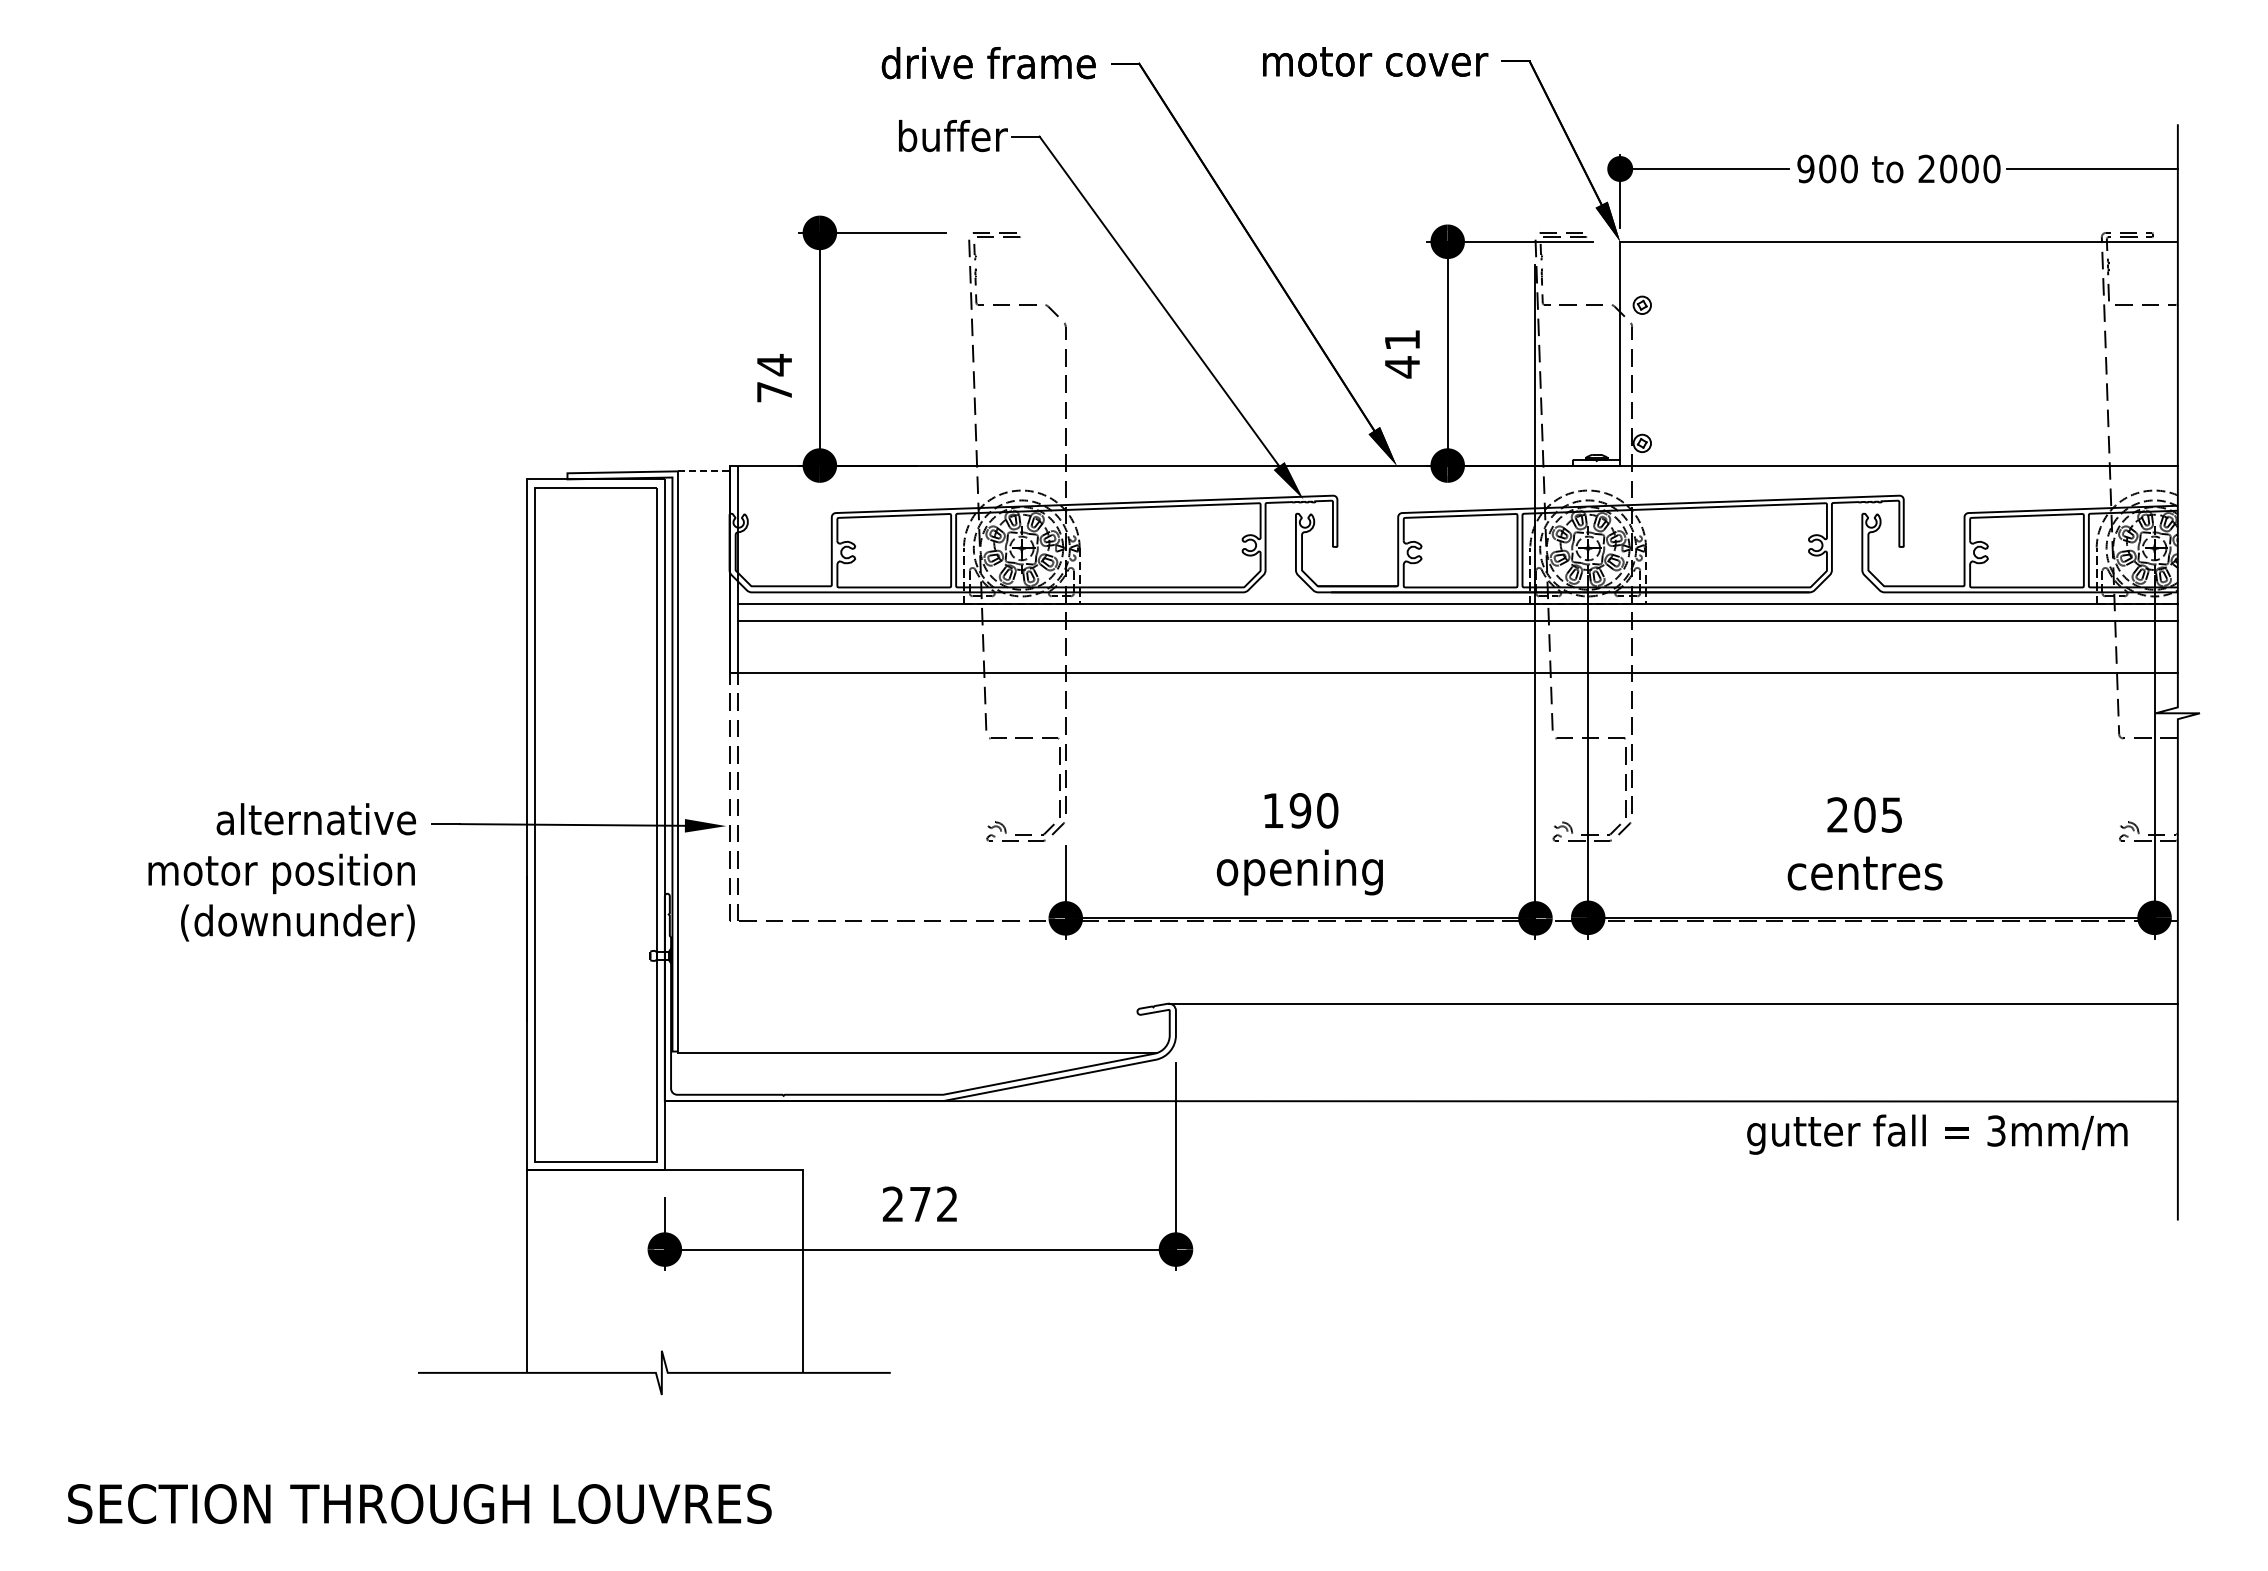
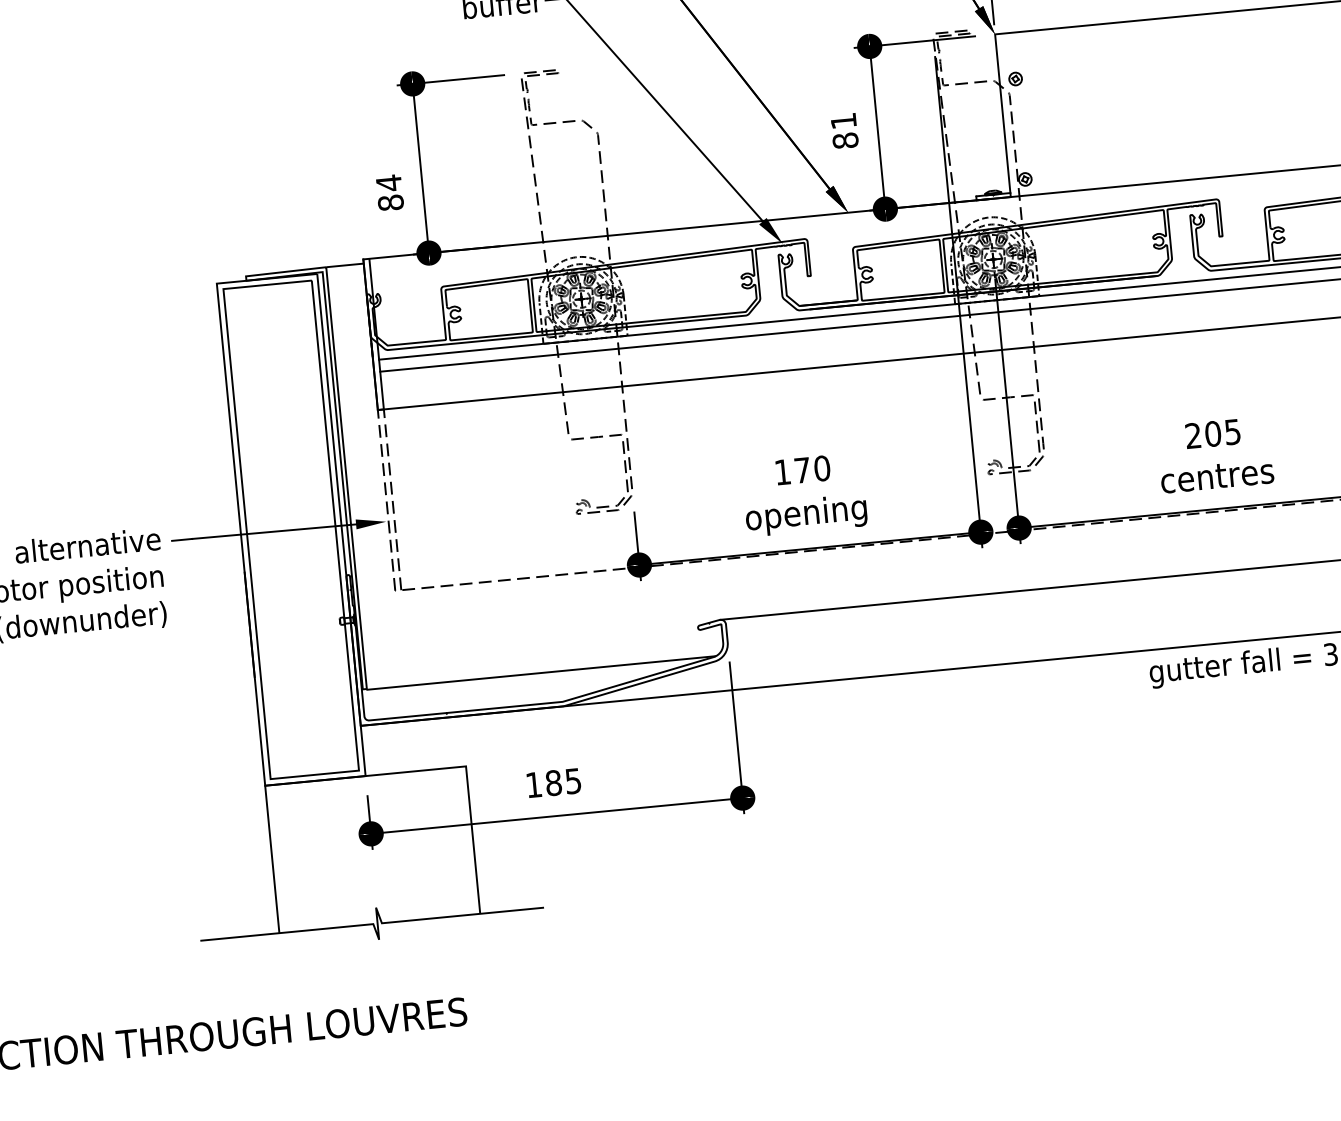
text: (1402, 367) -> (845, 141), 41 -> 81
text: (774, 391) -> (390, 202), 74 -> 84
line: (703, 471) -> (344, 265), dashed -> solid
text: (1300, 810) -> (802, 470), 190 -> 170
text: (919, 1204) -> (553, 783), 272 -> 185

